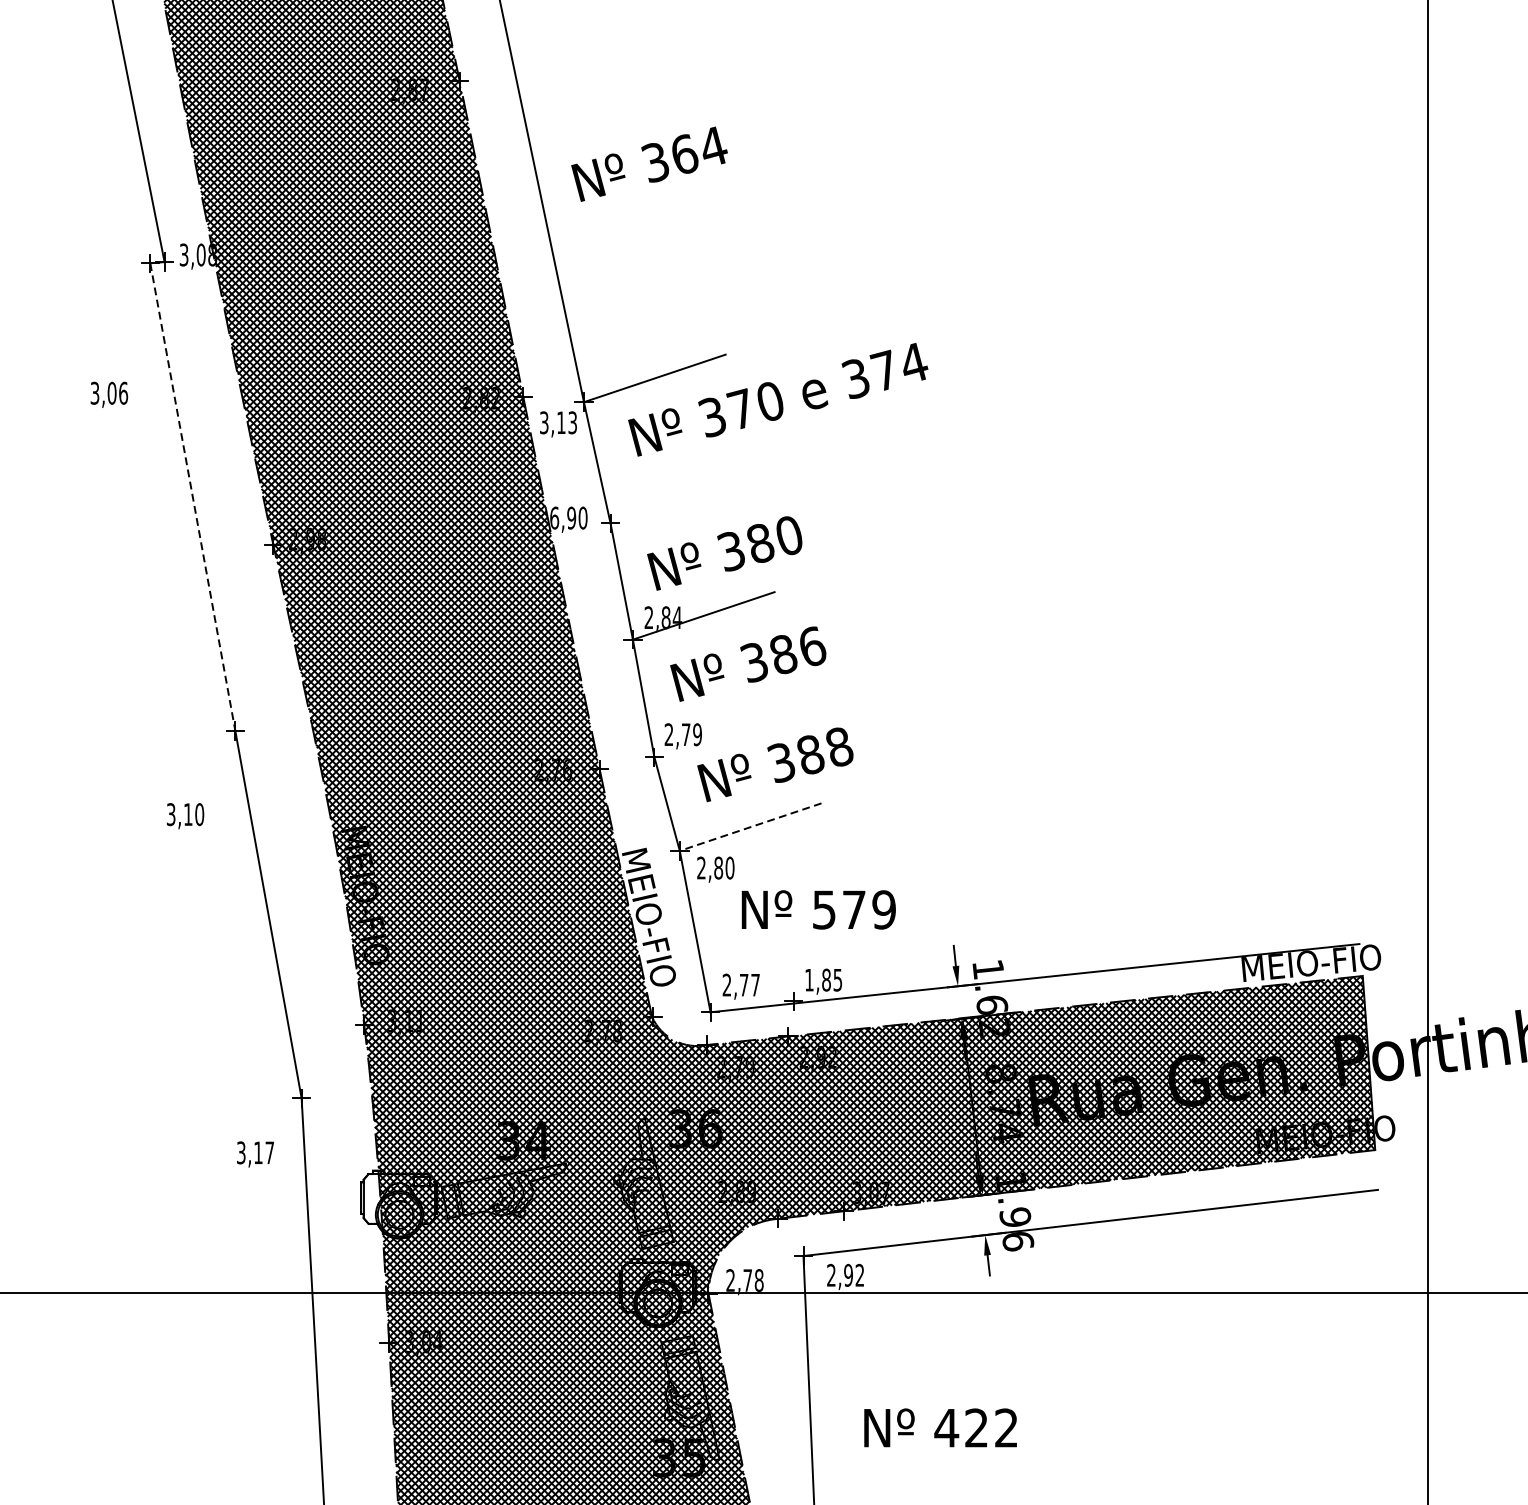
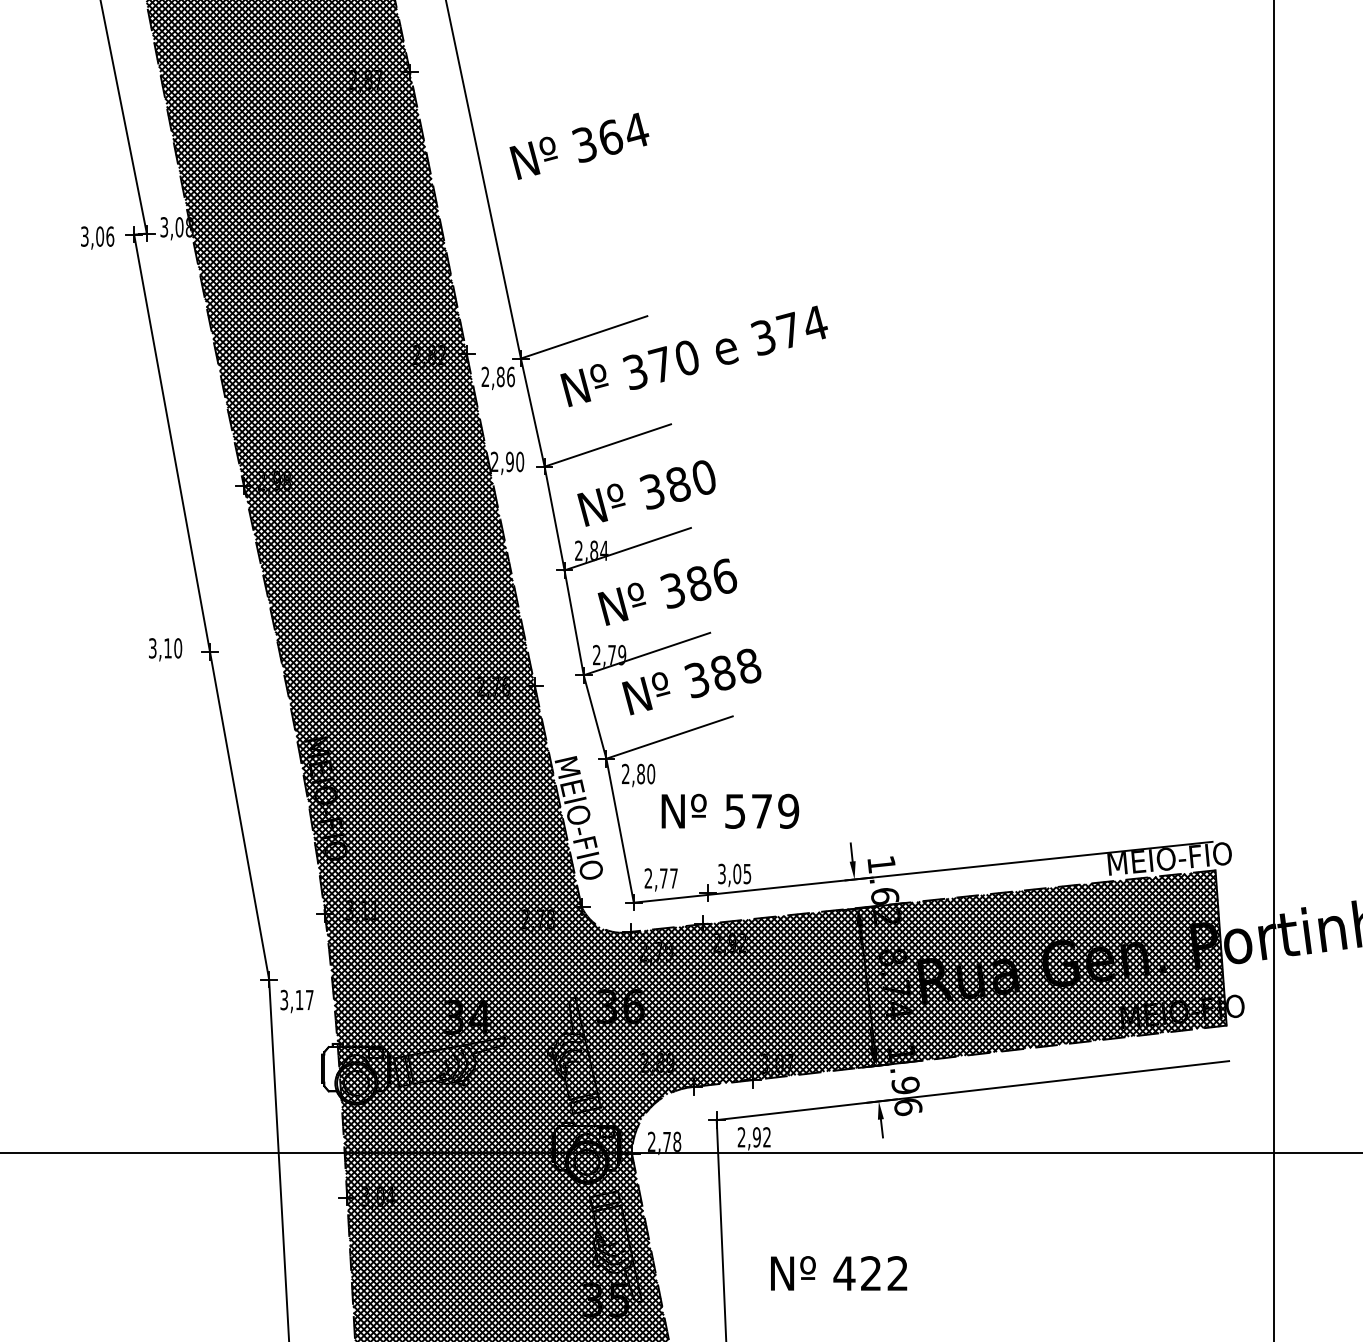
text: (109, 394) -> (97, 237), moved
text: (557, 422) -> (497, 376), 3,13 -> 2,86
line: (193, 497) -> (172, 443), dashed -> solid
line: (681, 499) -> (607, 445), added
text: (554, 517) -> (494, 461), 6,90 -> 2,90
line: (724, 732) -> (646, 653), added
text: (185, 815) -> (165, 649), moved
line: (750, 827) -> (669, 737), dashed -> solid
text: (817, 979) -> (729, 873), 1,85 -> 3,05
text: (254, 1154) -> (296, 1001), moved

